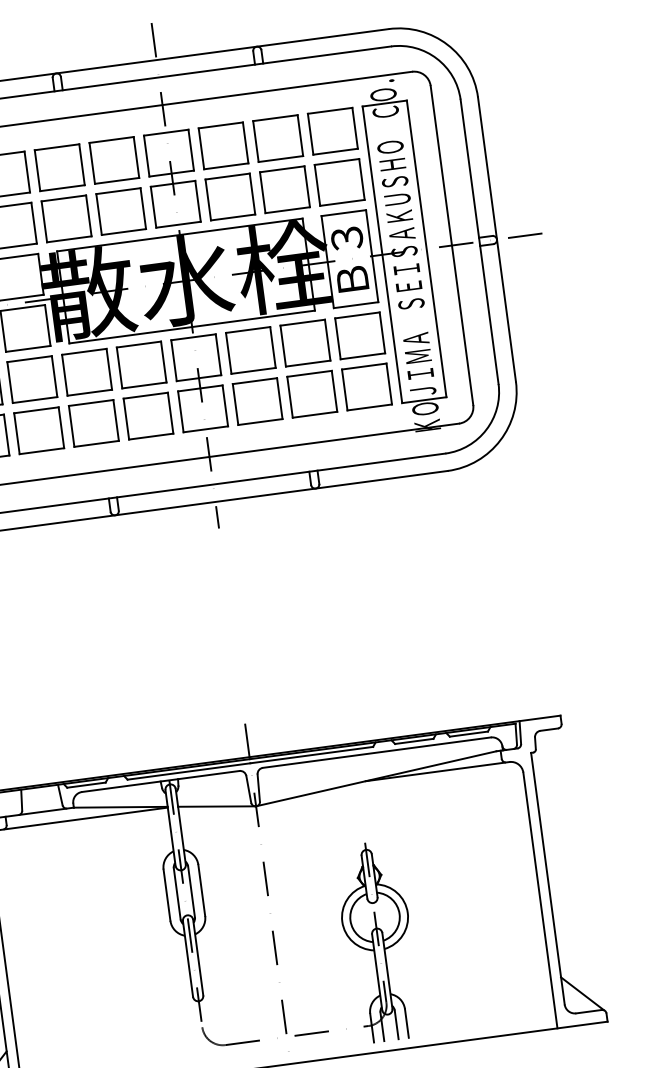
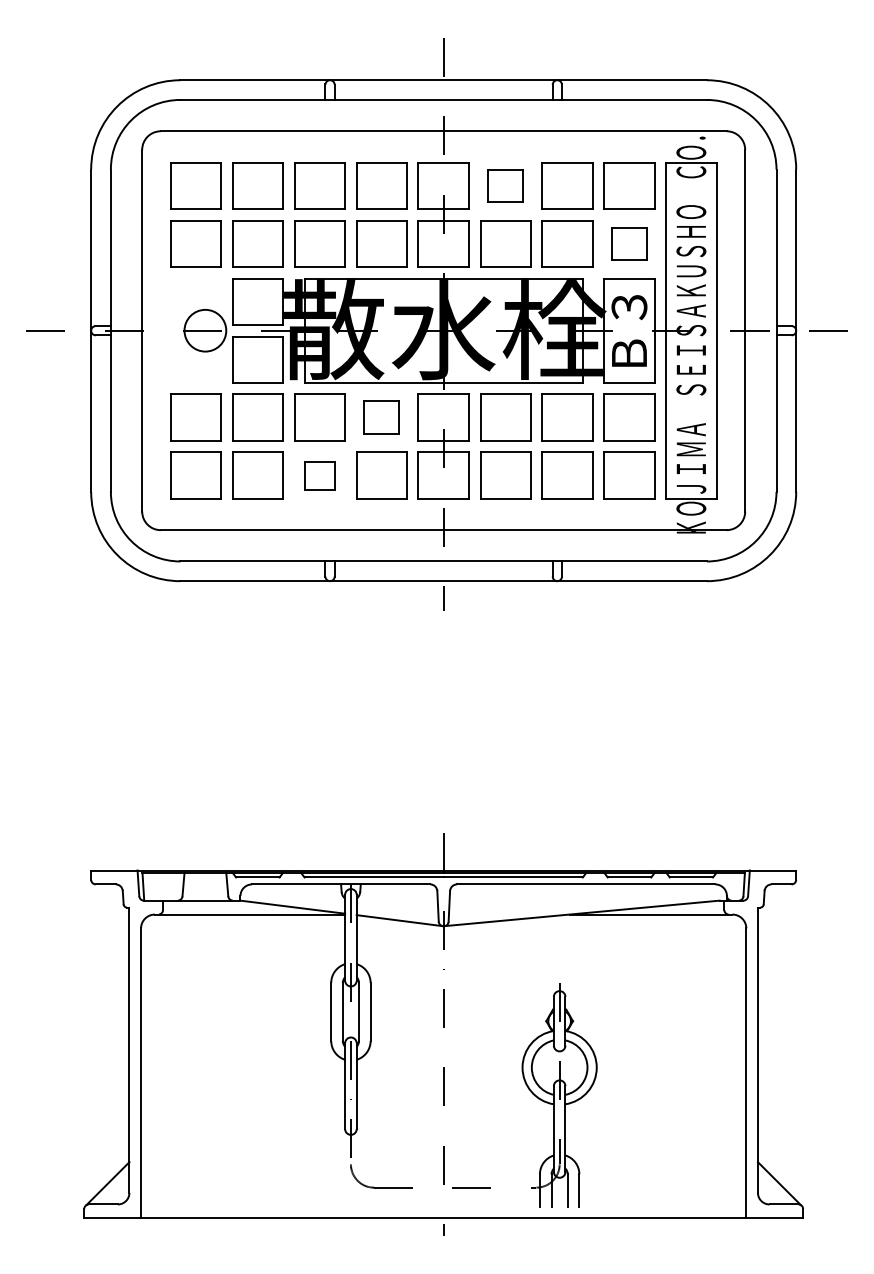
part: (223, 145) -> (505, 185), size x0.7
part: (339, 182) -> (629, 243), size x0.7
part: (141, 364) -> (381, 417), size x0.7
part: (93, 423) -> (319, 475), size x0.6

